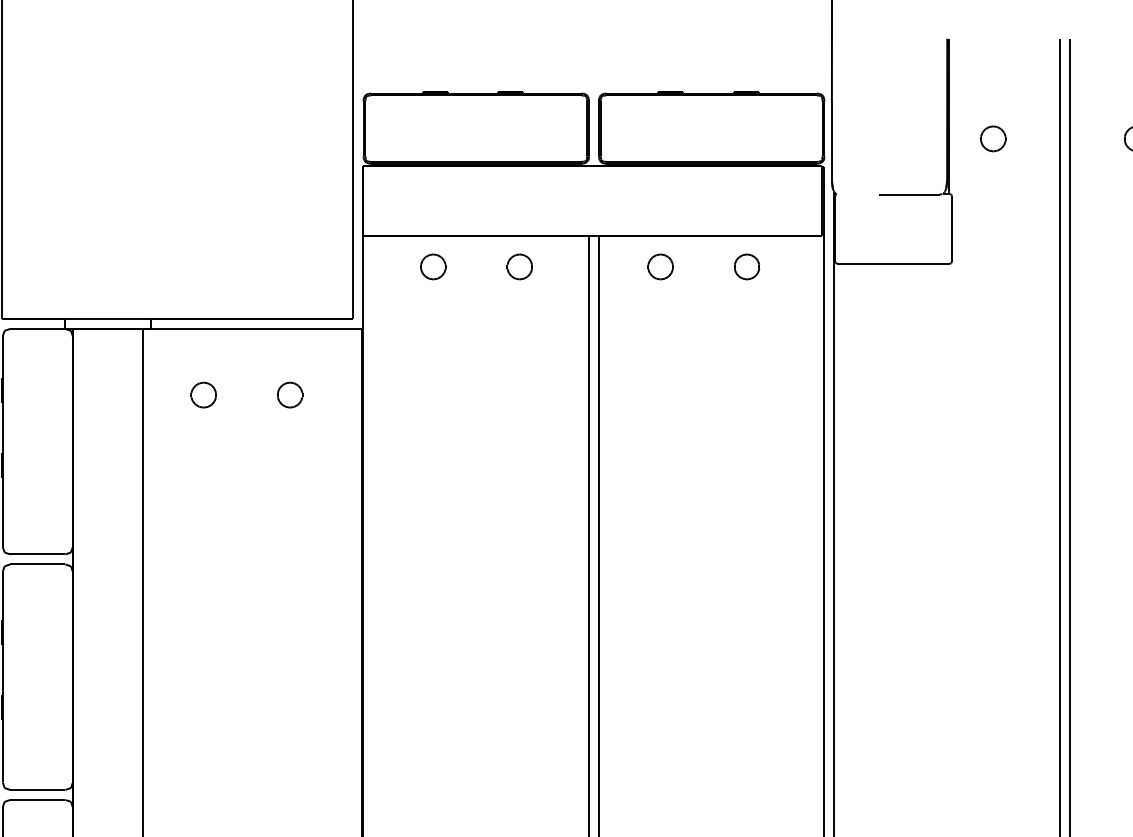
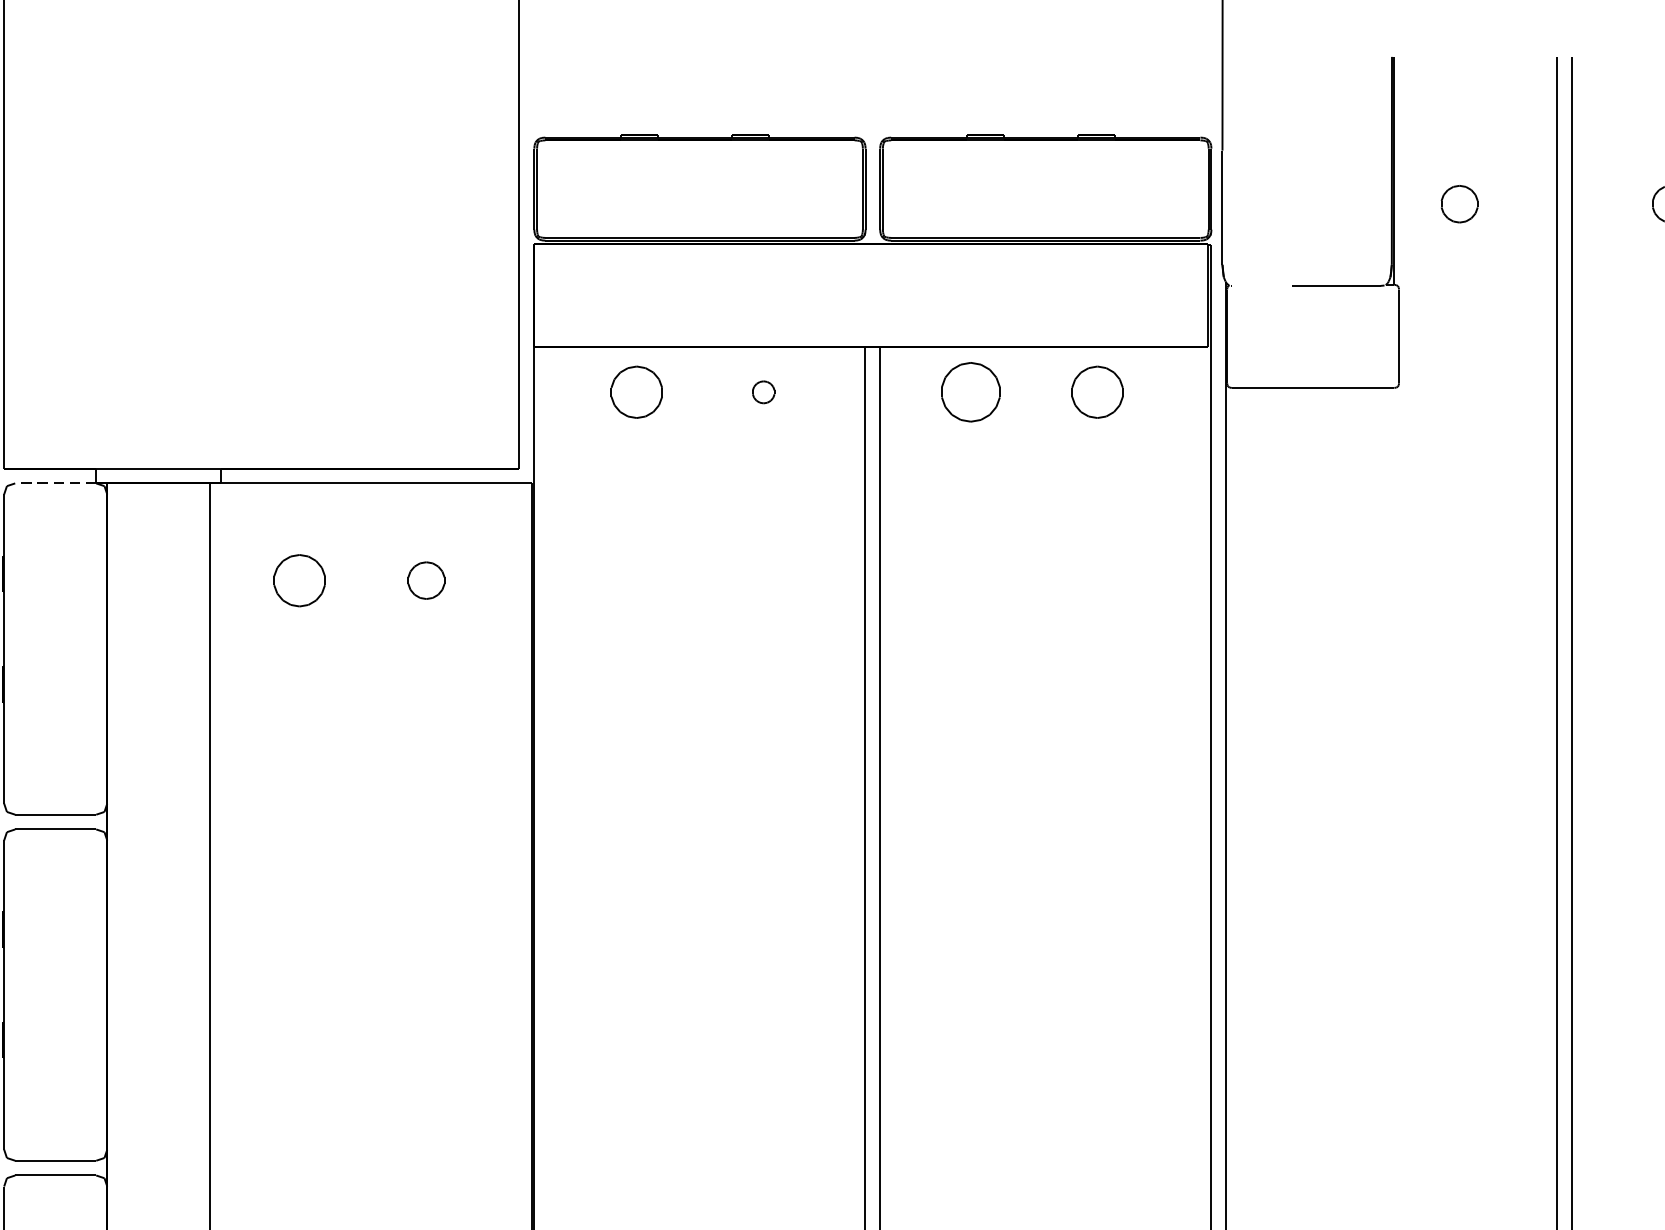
part: (433, 266) -> (637, 391), size x1.4
part: (519, 266) -> (763, 391), size x0.6
part: (660, 266) -> (970, 391), size x1.6
part: (747, 266) -> (1098, 391), size x1.4
line: (37, 328) -> (55, 482), solid -> dashed
part: (203, 394) -> (299, 579), size x1.4

